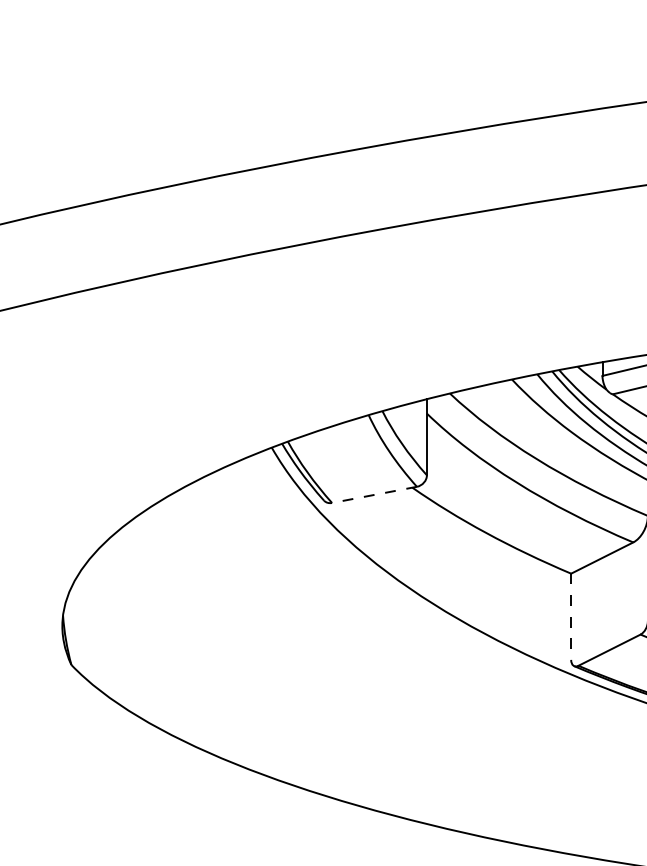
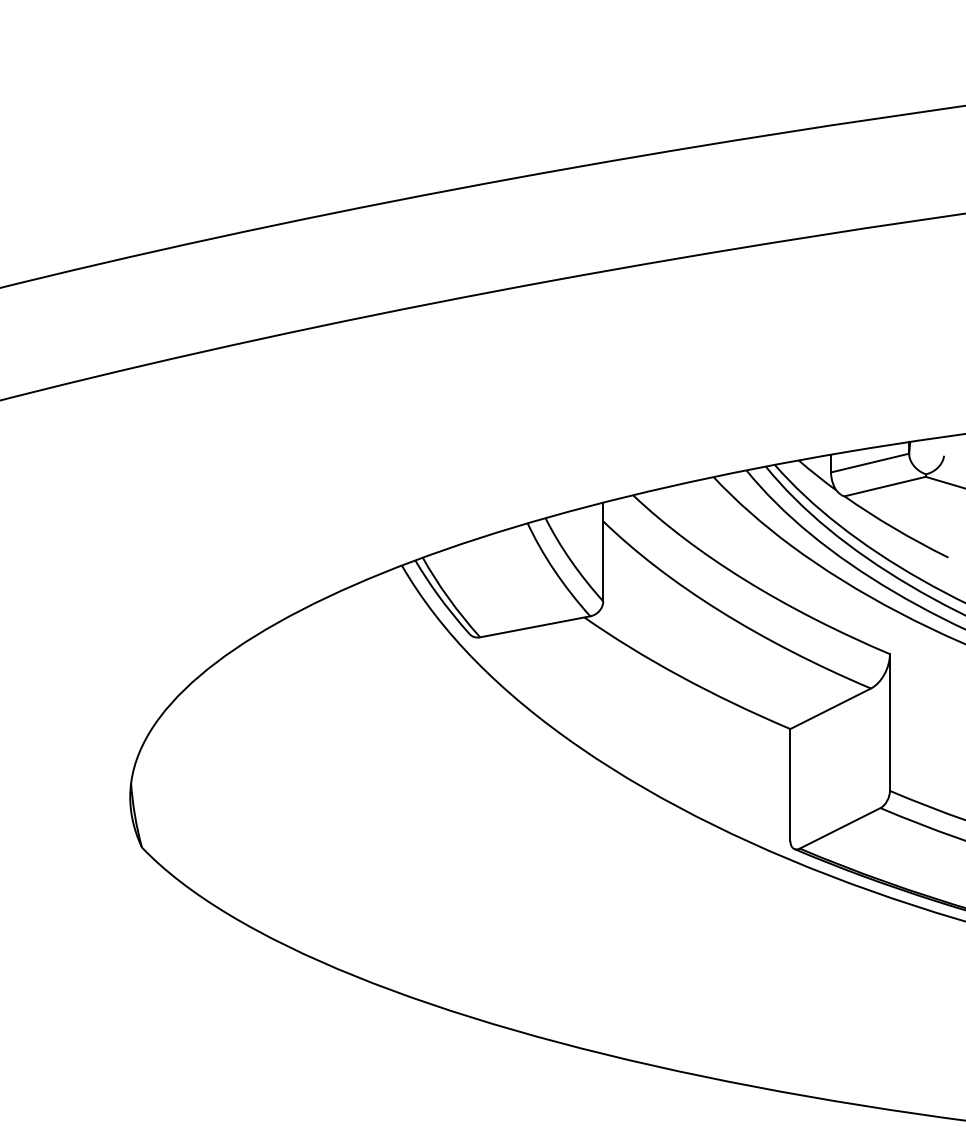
line: (373, 494) -> (534, 626), dashed -> solid
line: (571, 617) -> (790, 785), dashed -> solid

